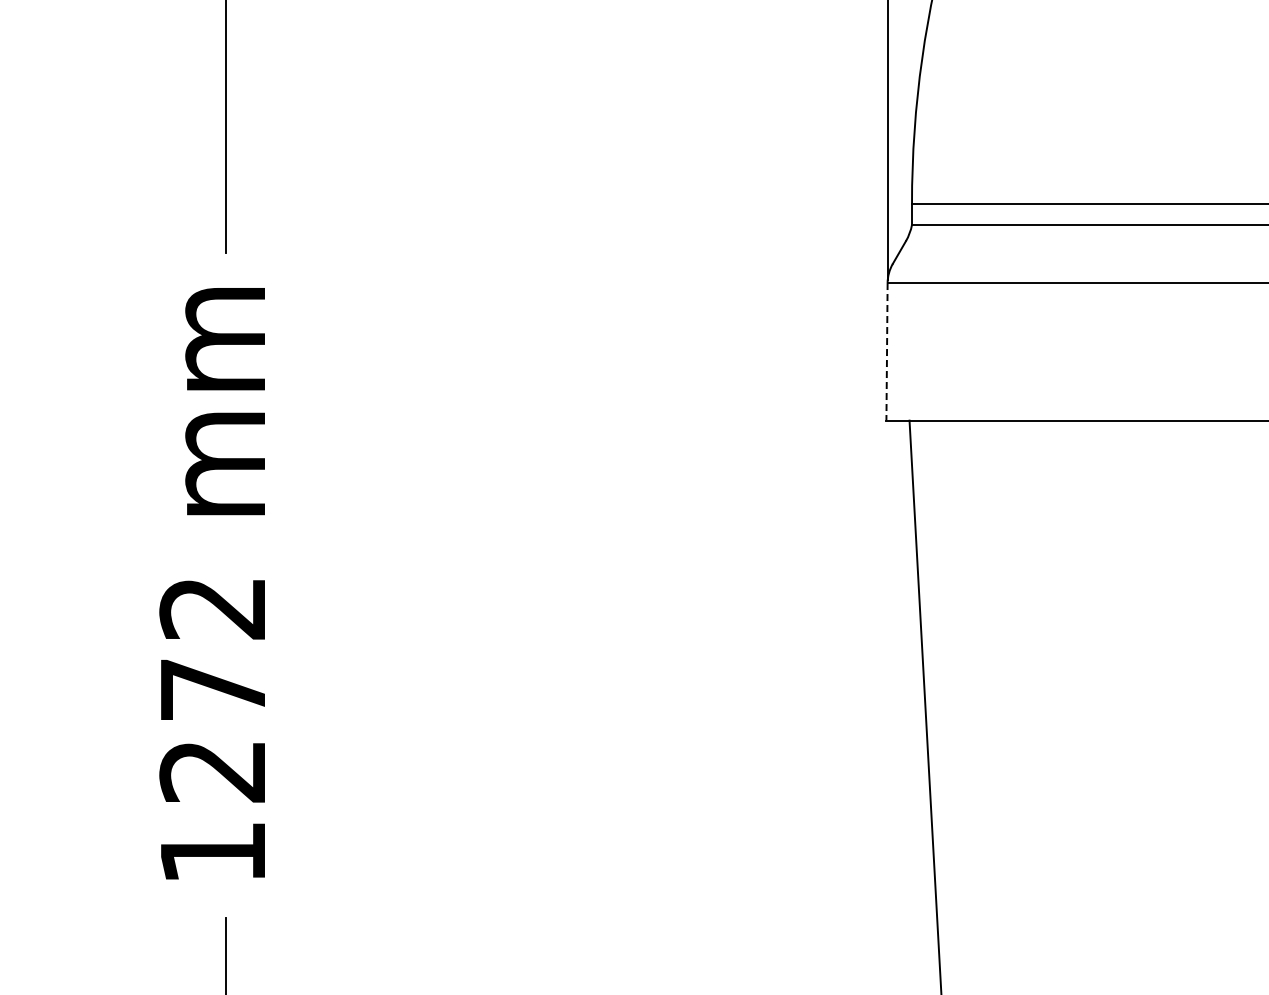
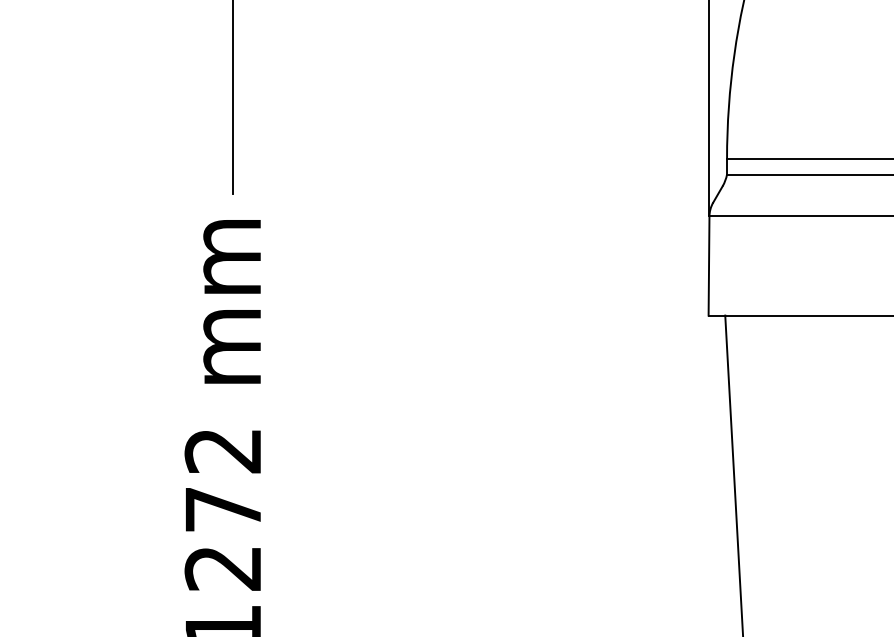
line: (887, 351) -> (709, 265), dashed -> solid

